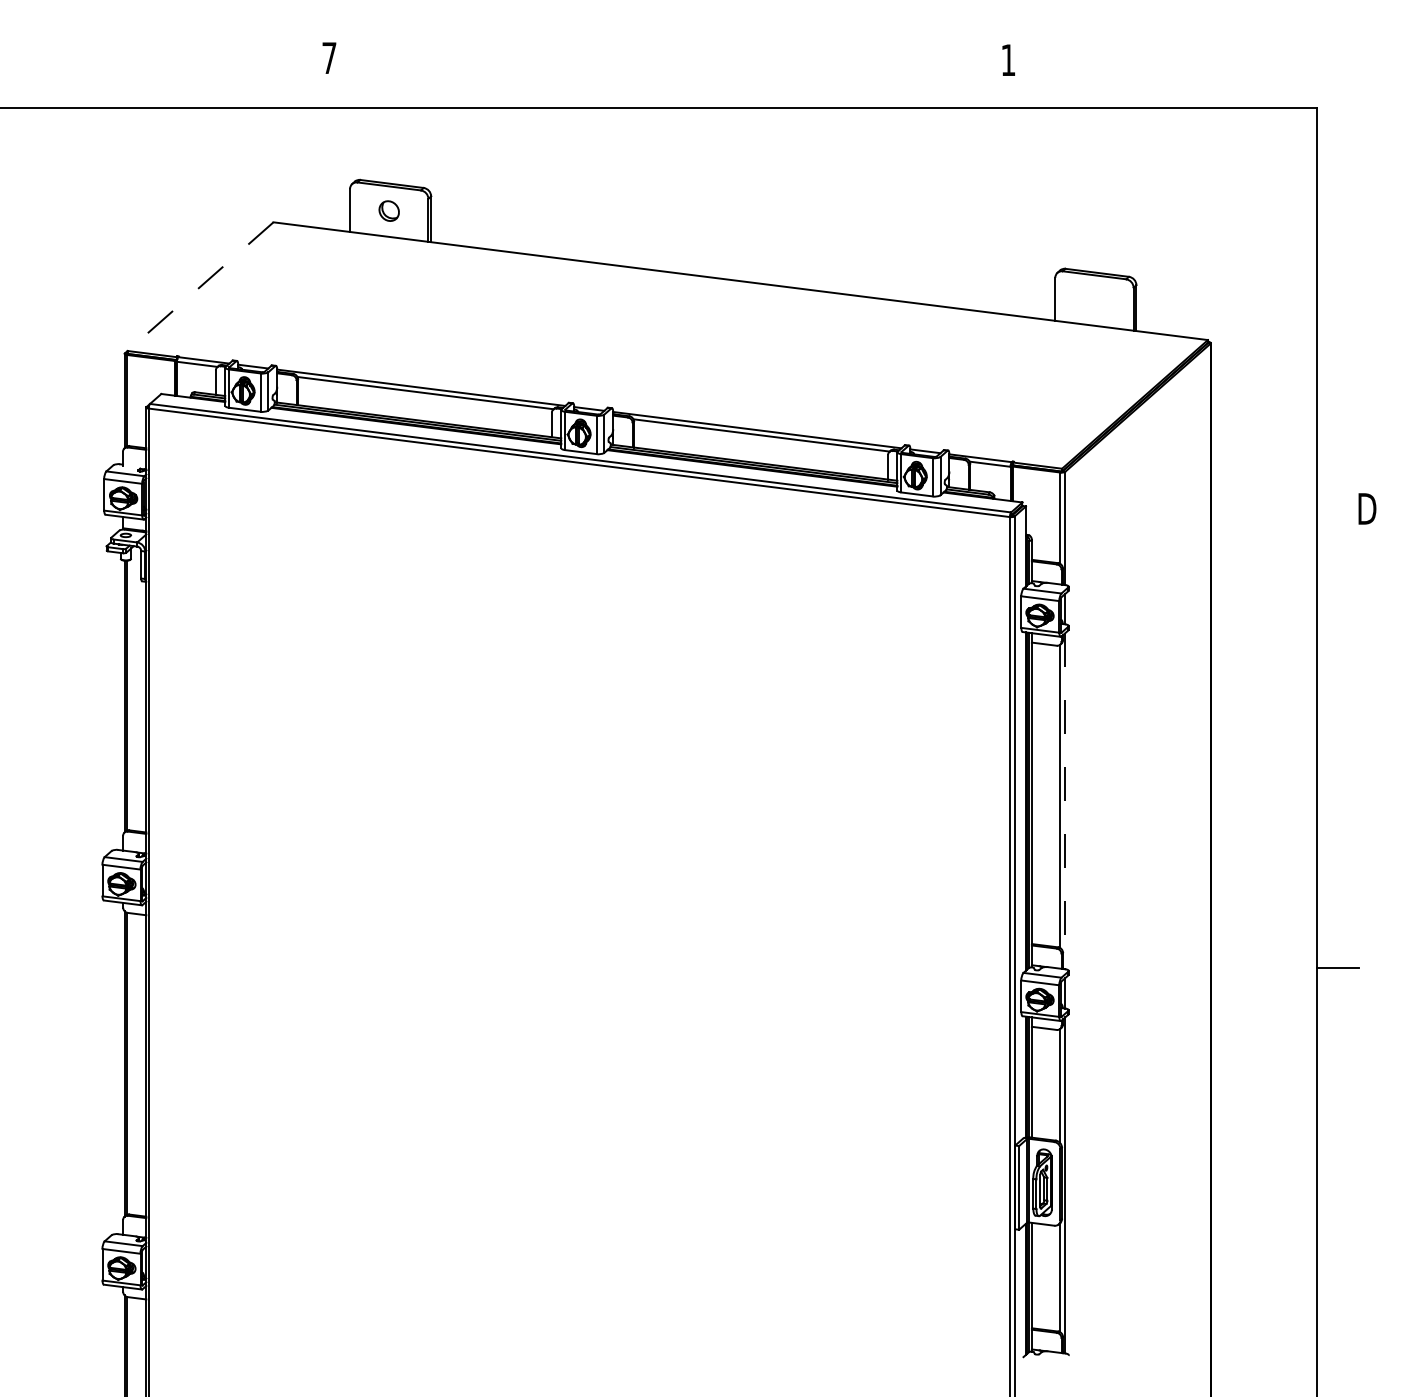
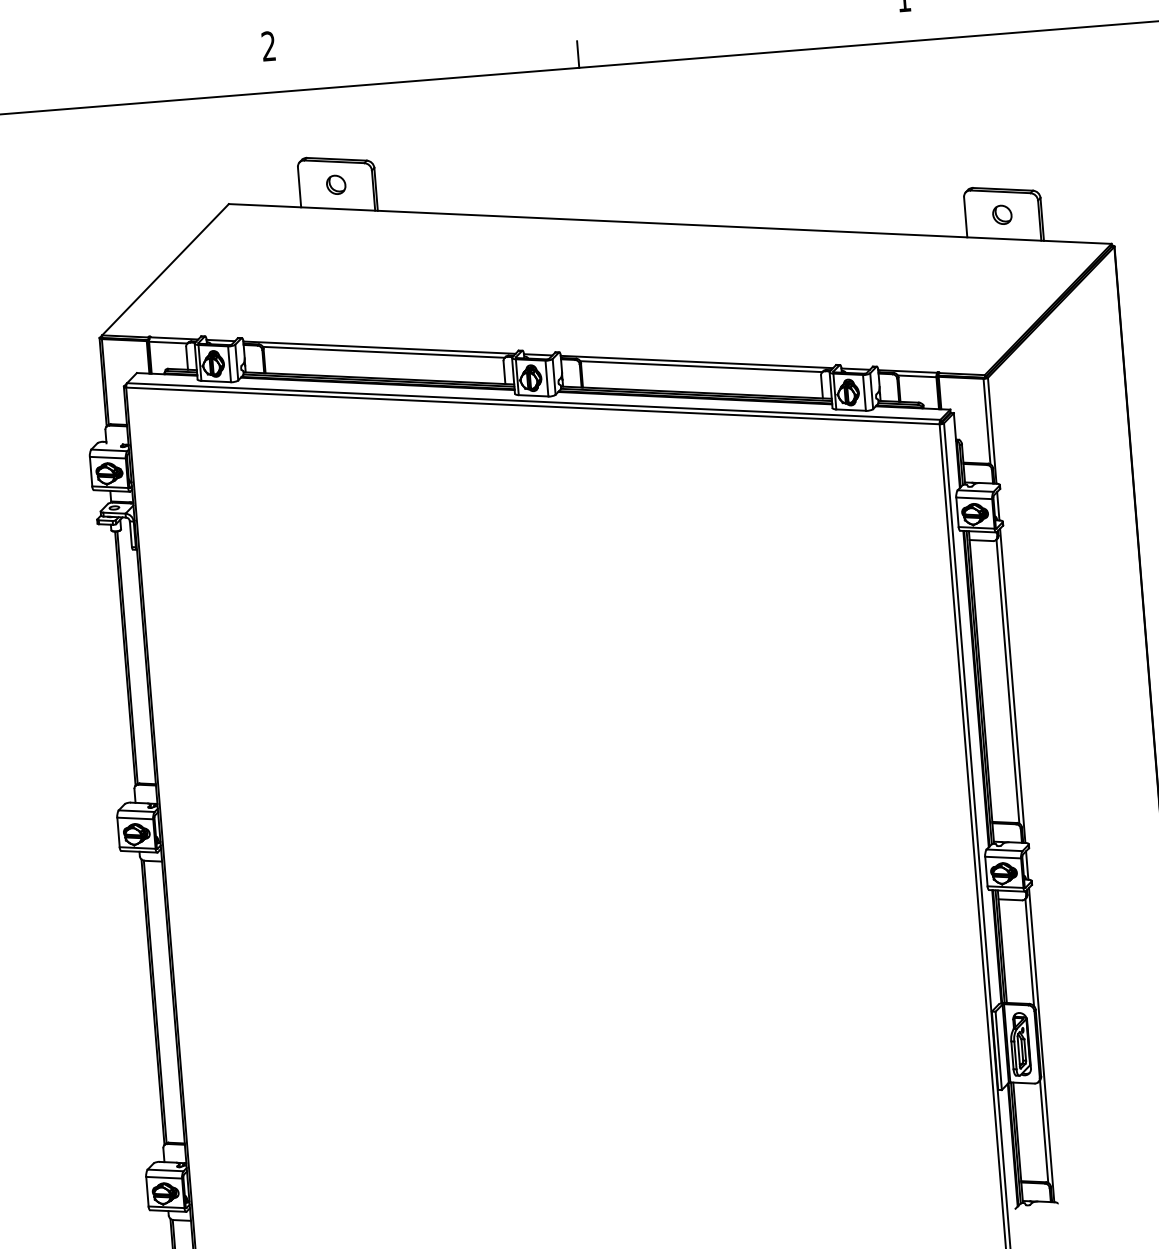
text: (329, 57) -> (268, 45), 7 -> 2
line: (657, 93) -> (578, 54), added
line: (200, 287) -> (165, 270), dashed -> solid
part: (1094, 299) -> (1002, 214), added
line: (1065, 801) -> (1013, 686), dashed -> solid

